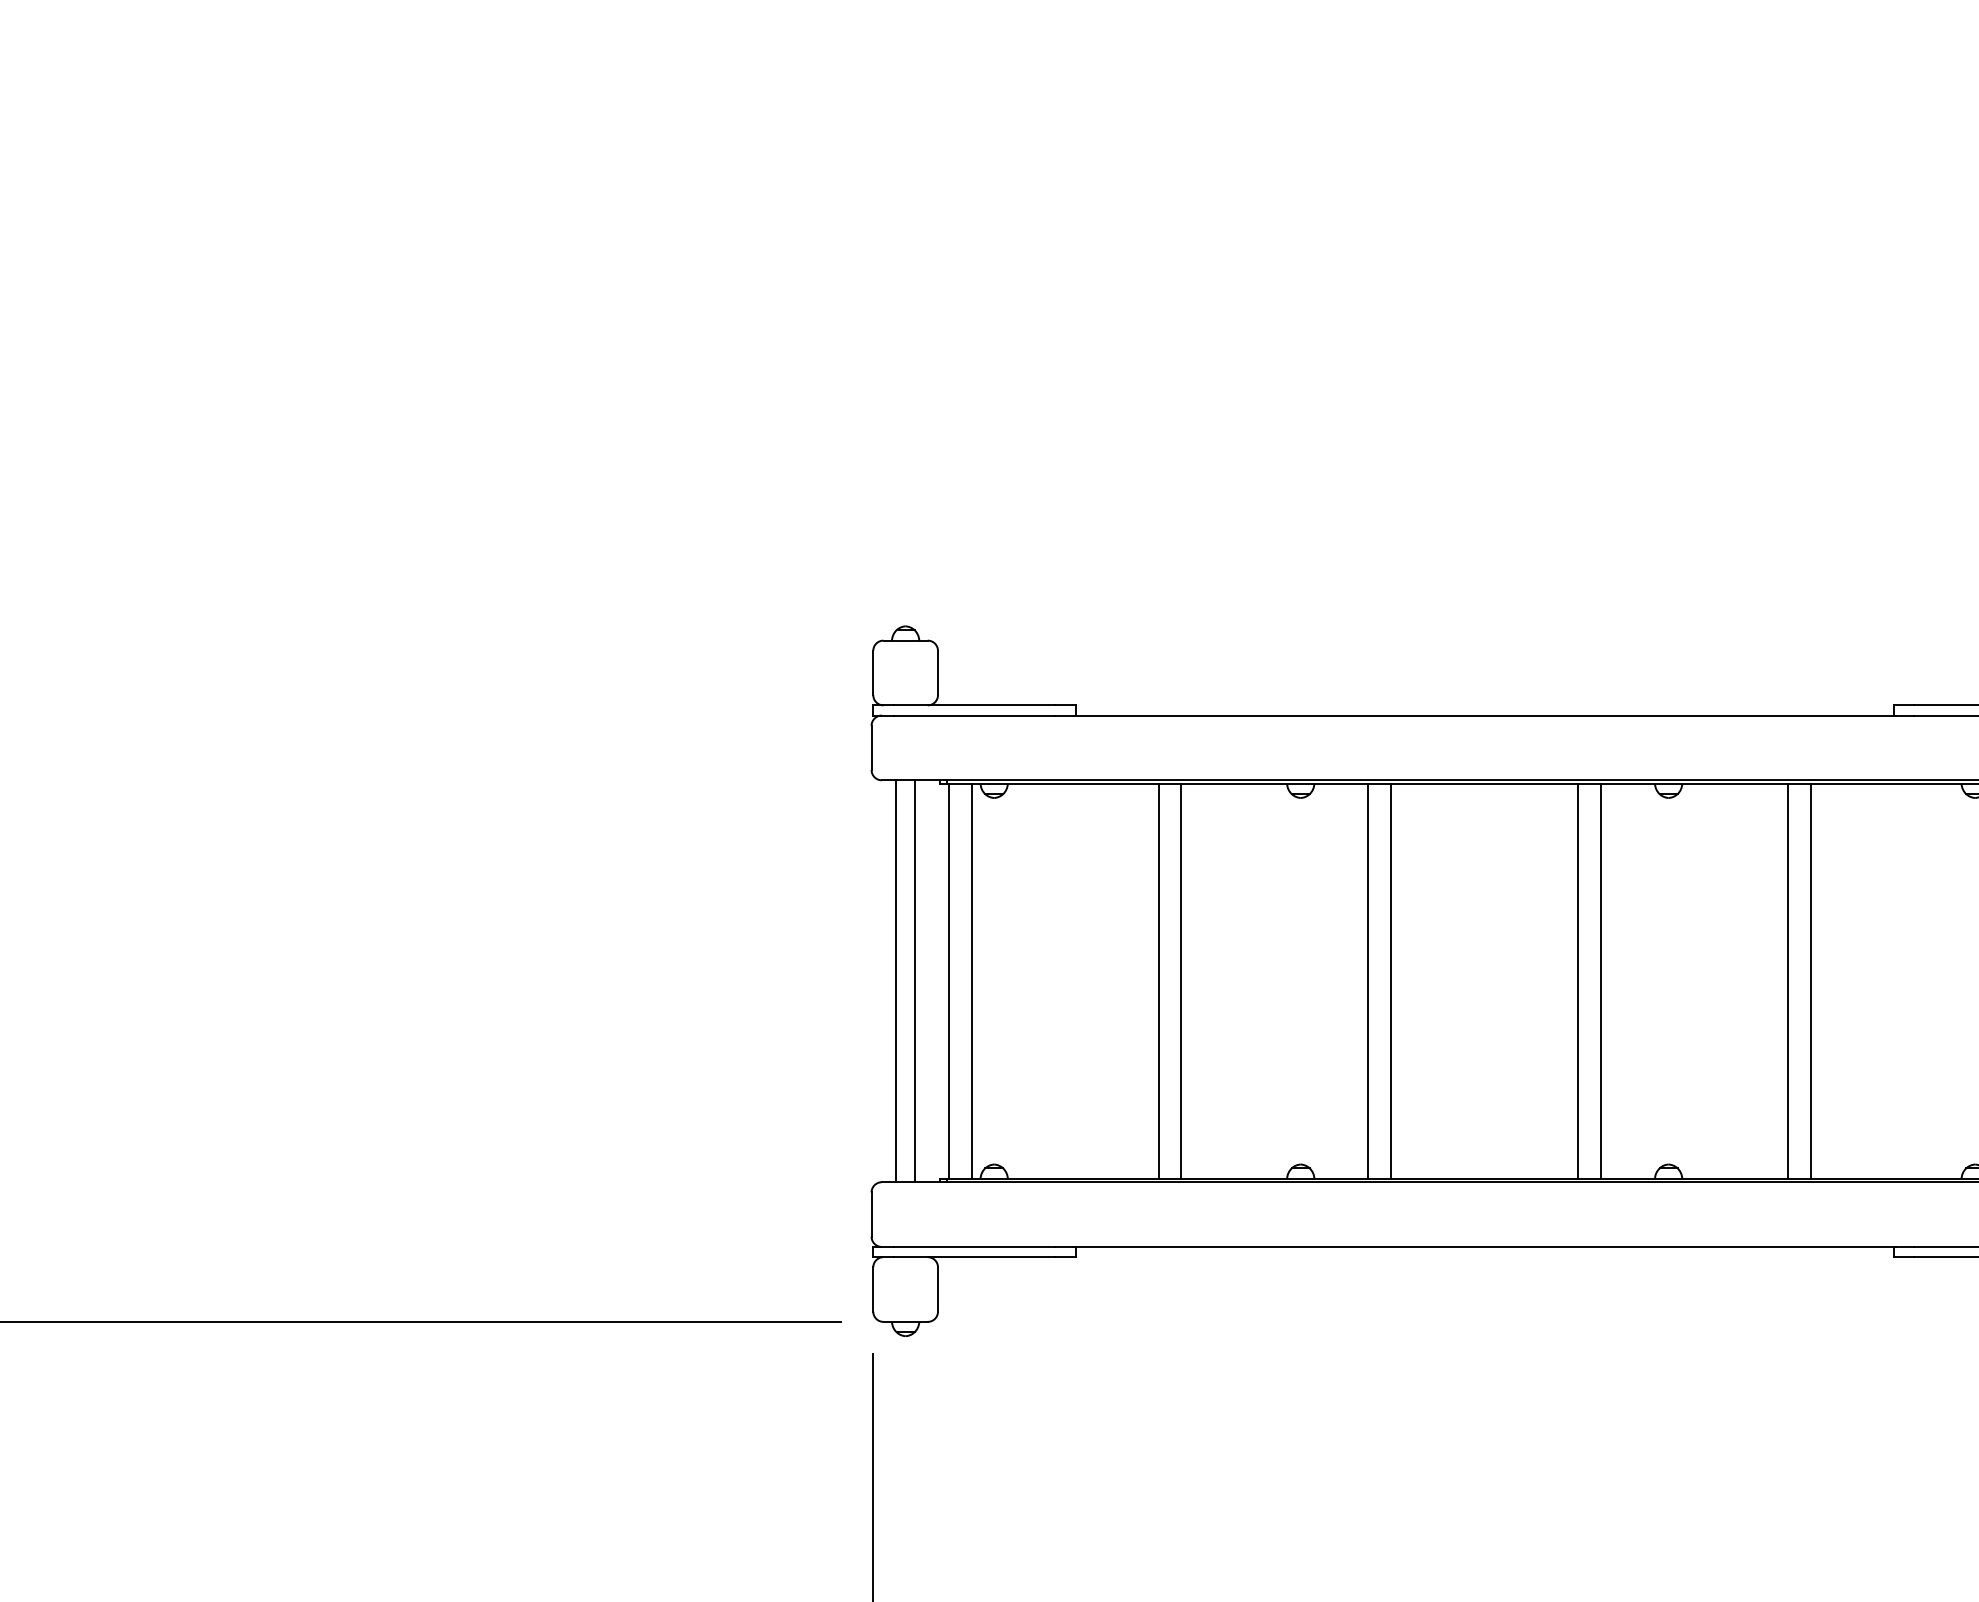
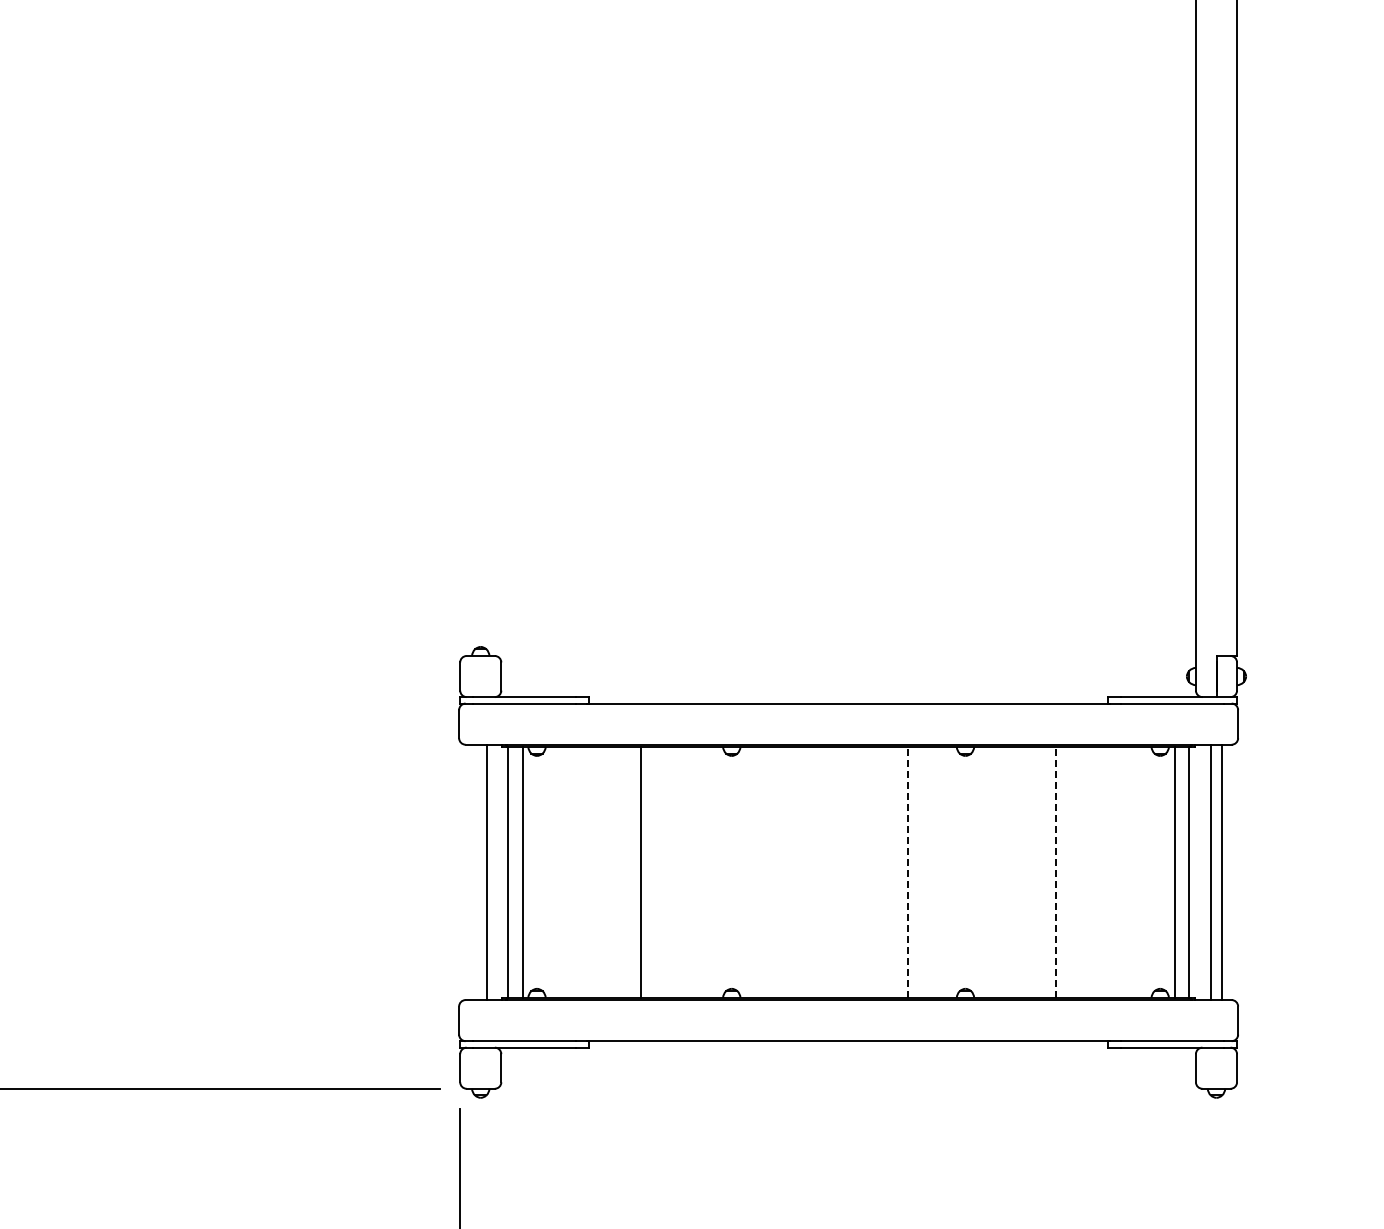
line: (1180, 979) -> (655, 871), removed
line: (1368, 979) -> (774, 871), removed
line: (1391, 979) -> (789, 871), removed
line: (1600, 979) -> (922, 871), removed
line: (1788, 979) -> (1041, 871), removed
line: (895, 981) -> (474, 872), removed
line: (1577, 981) -> (907, 872), solid -> dashed
line: (1810, 981) -> (1055, 872), solid -> dashed

